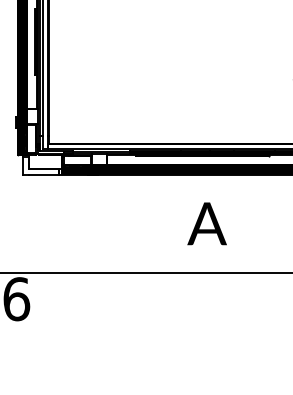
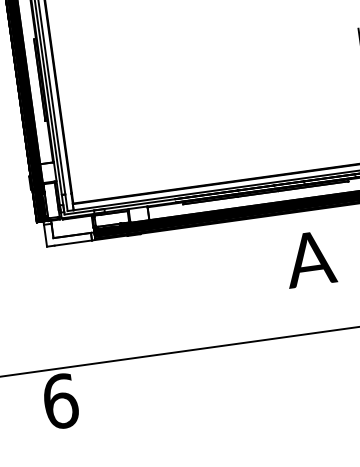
text: (206, 223) -> (309, 258), moved

